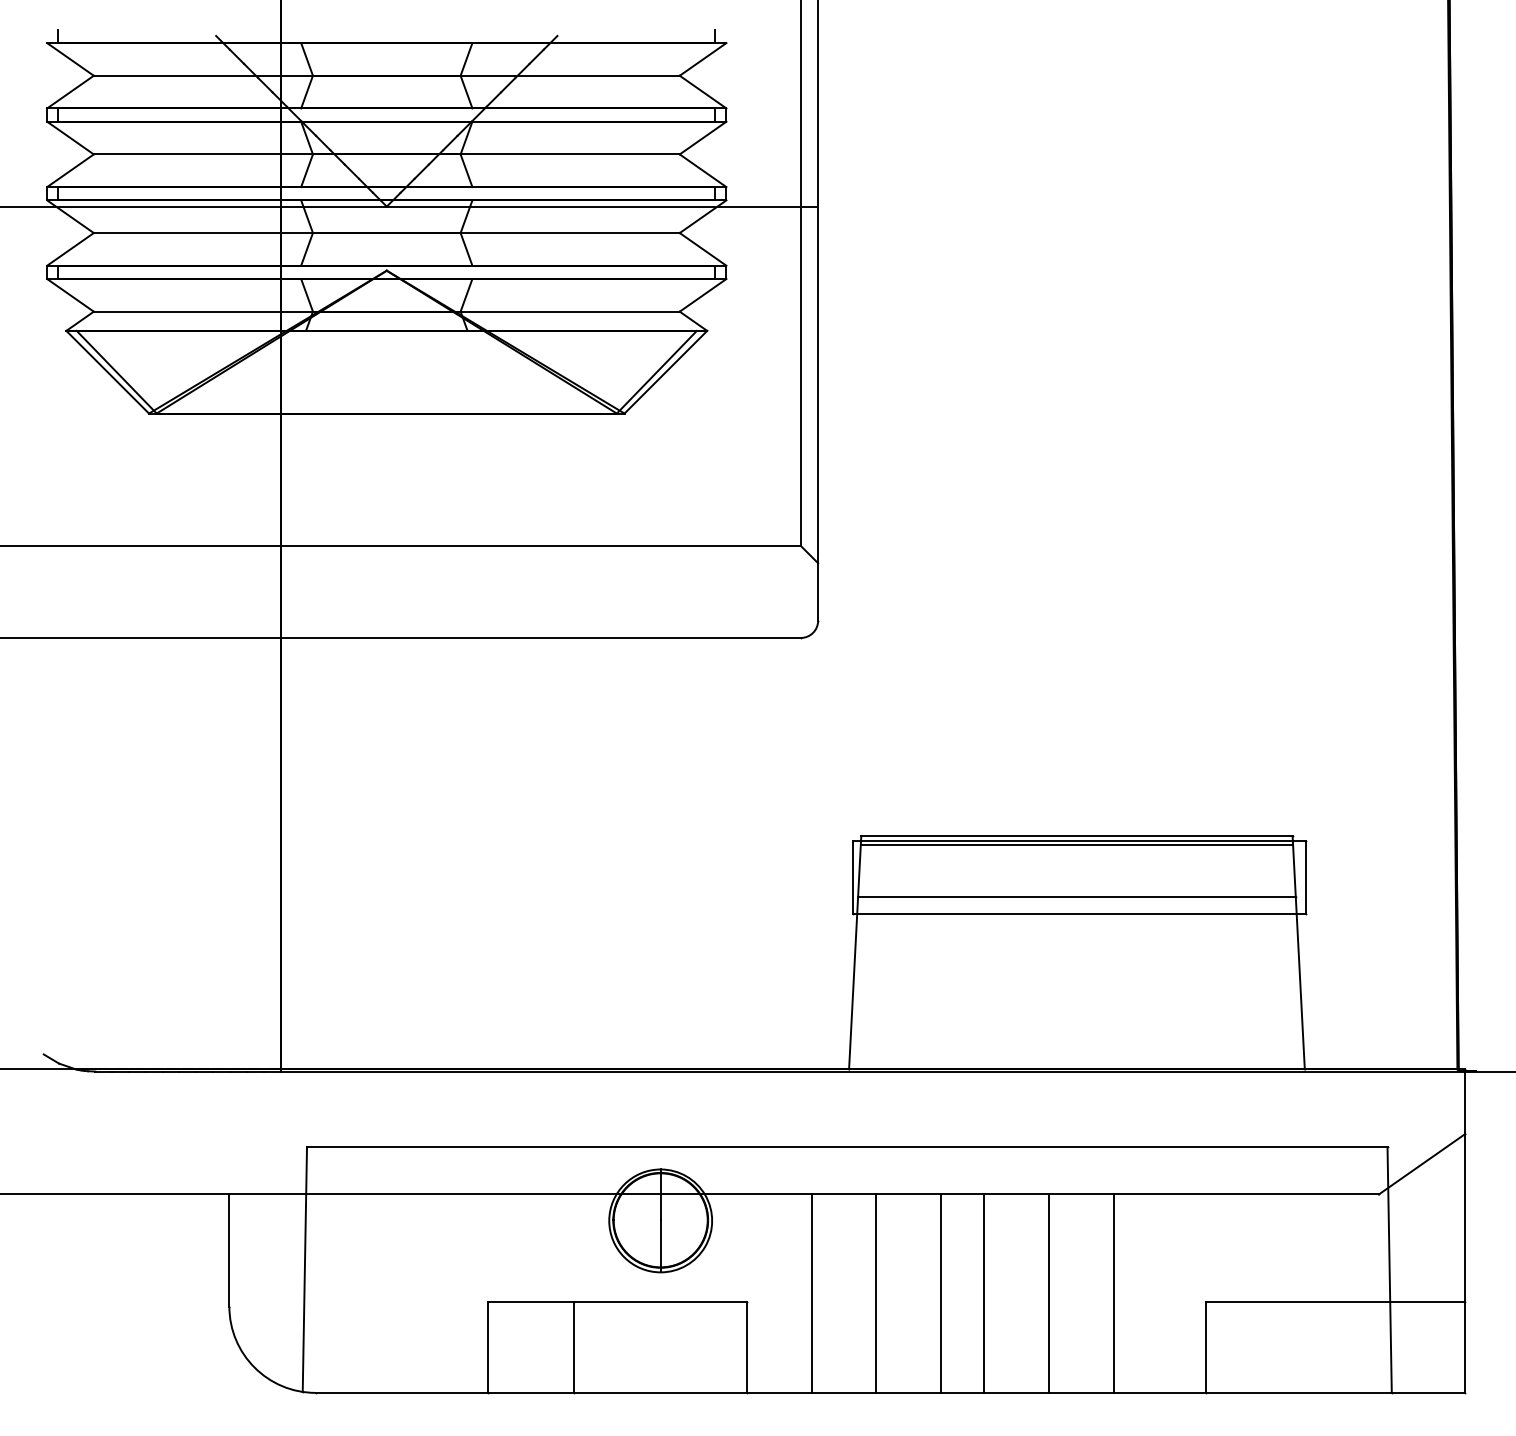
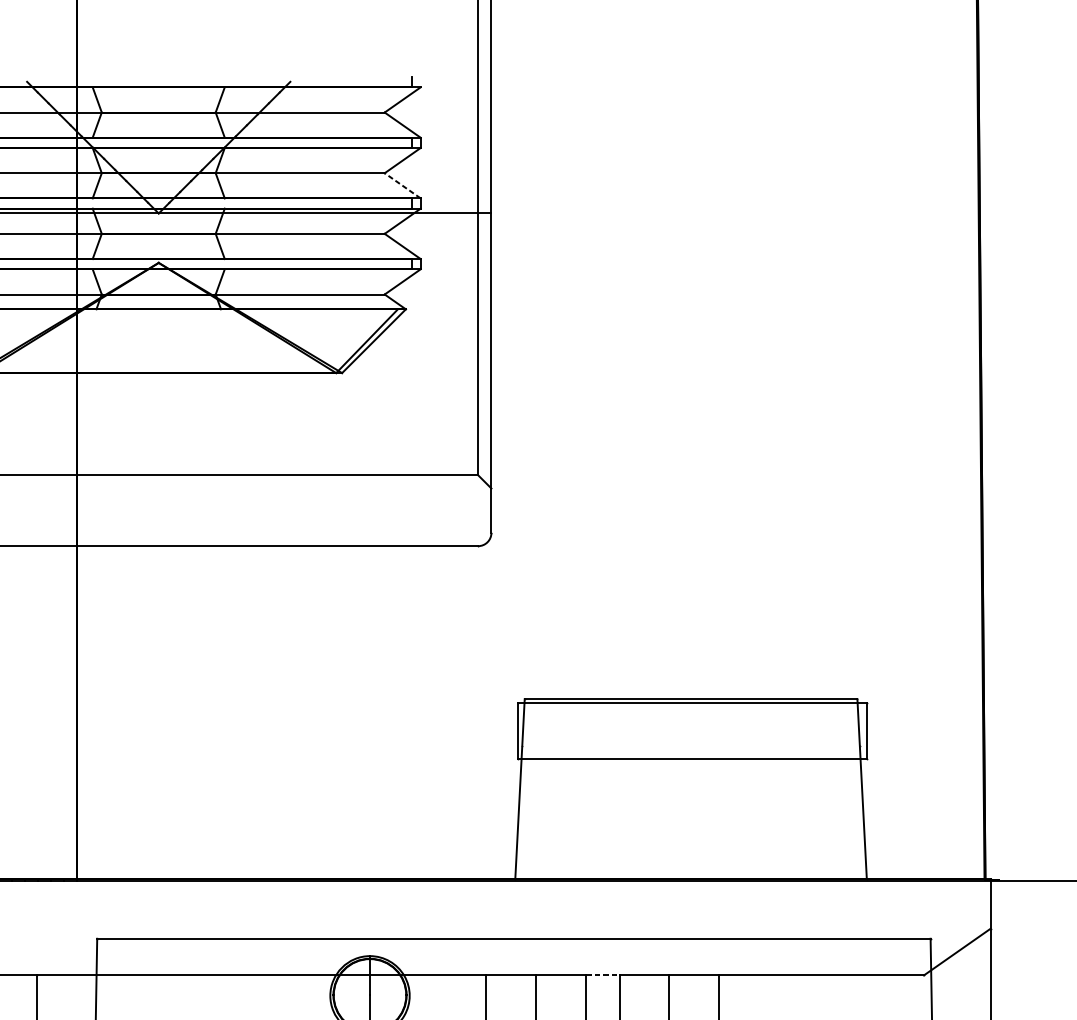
line: (702, 170) -> (402, 185), solid -> dashed
line: (1076, 845) -> (690, 706), removed
line: (1076, 896) -> (690, 745), removed
line: (962, 1194) -> (602, 975), solid -> dashed

